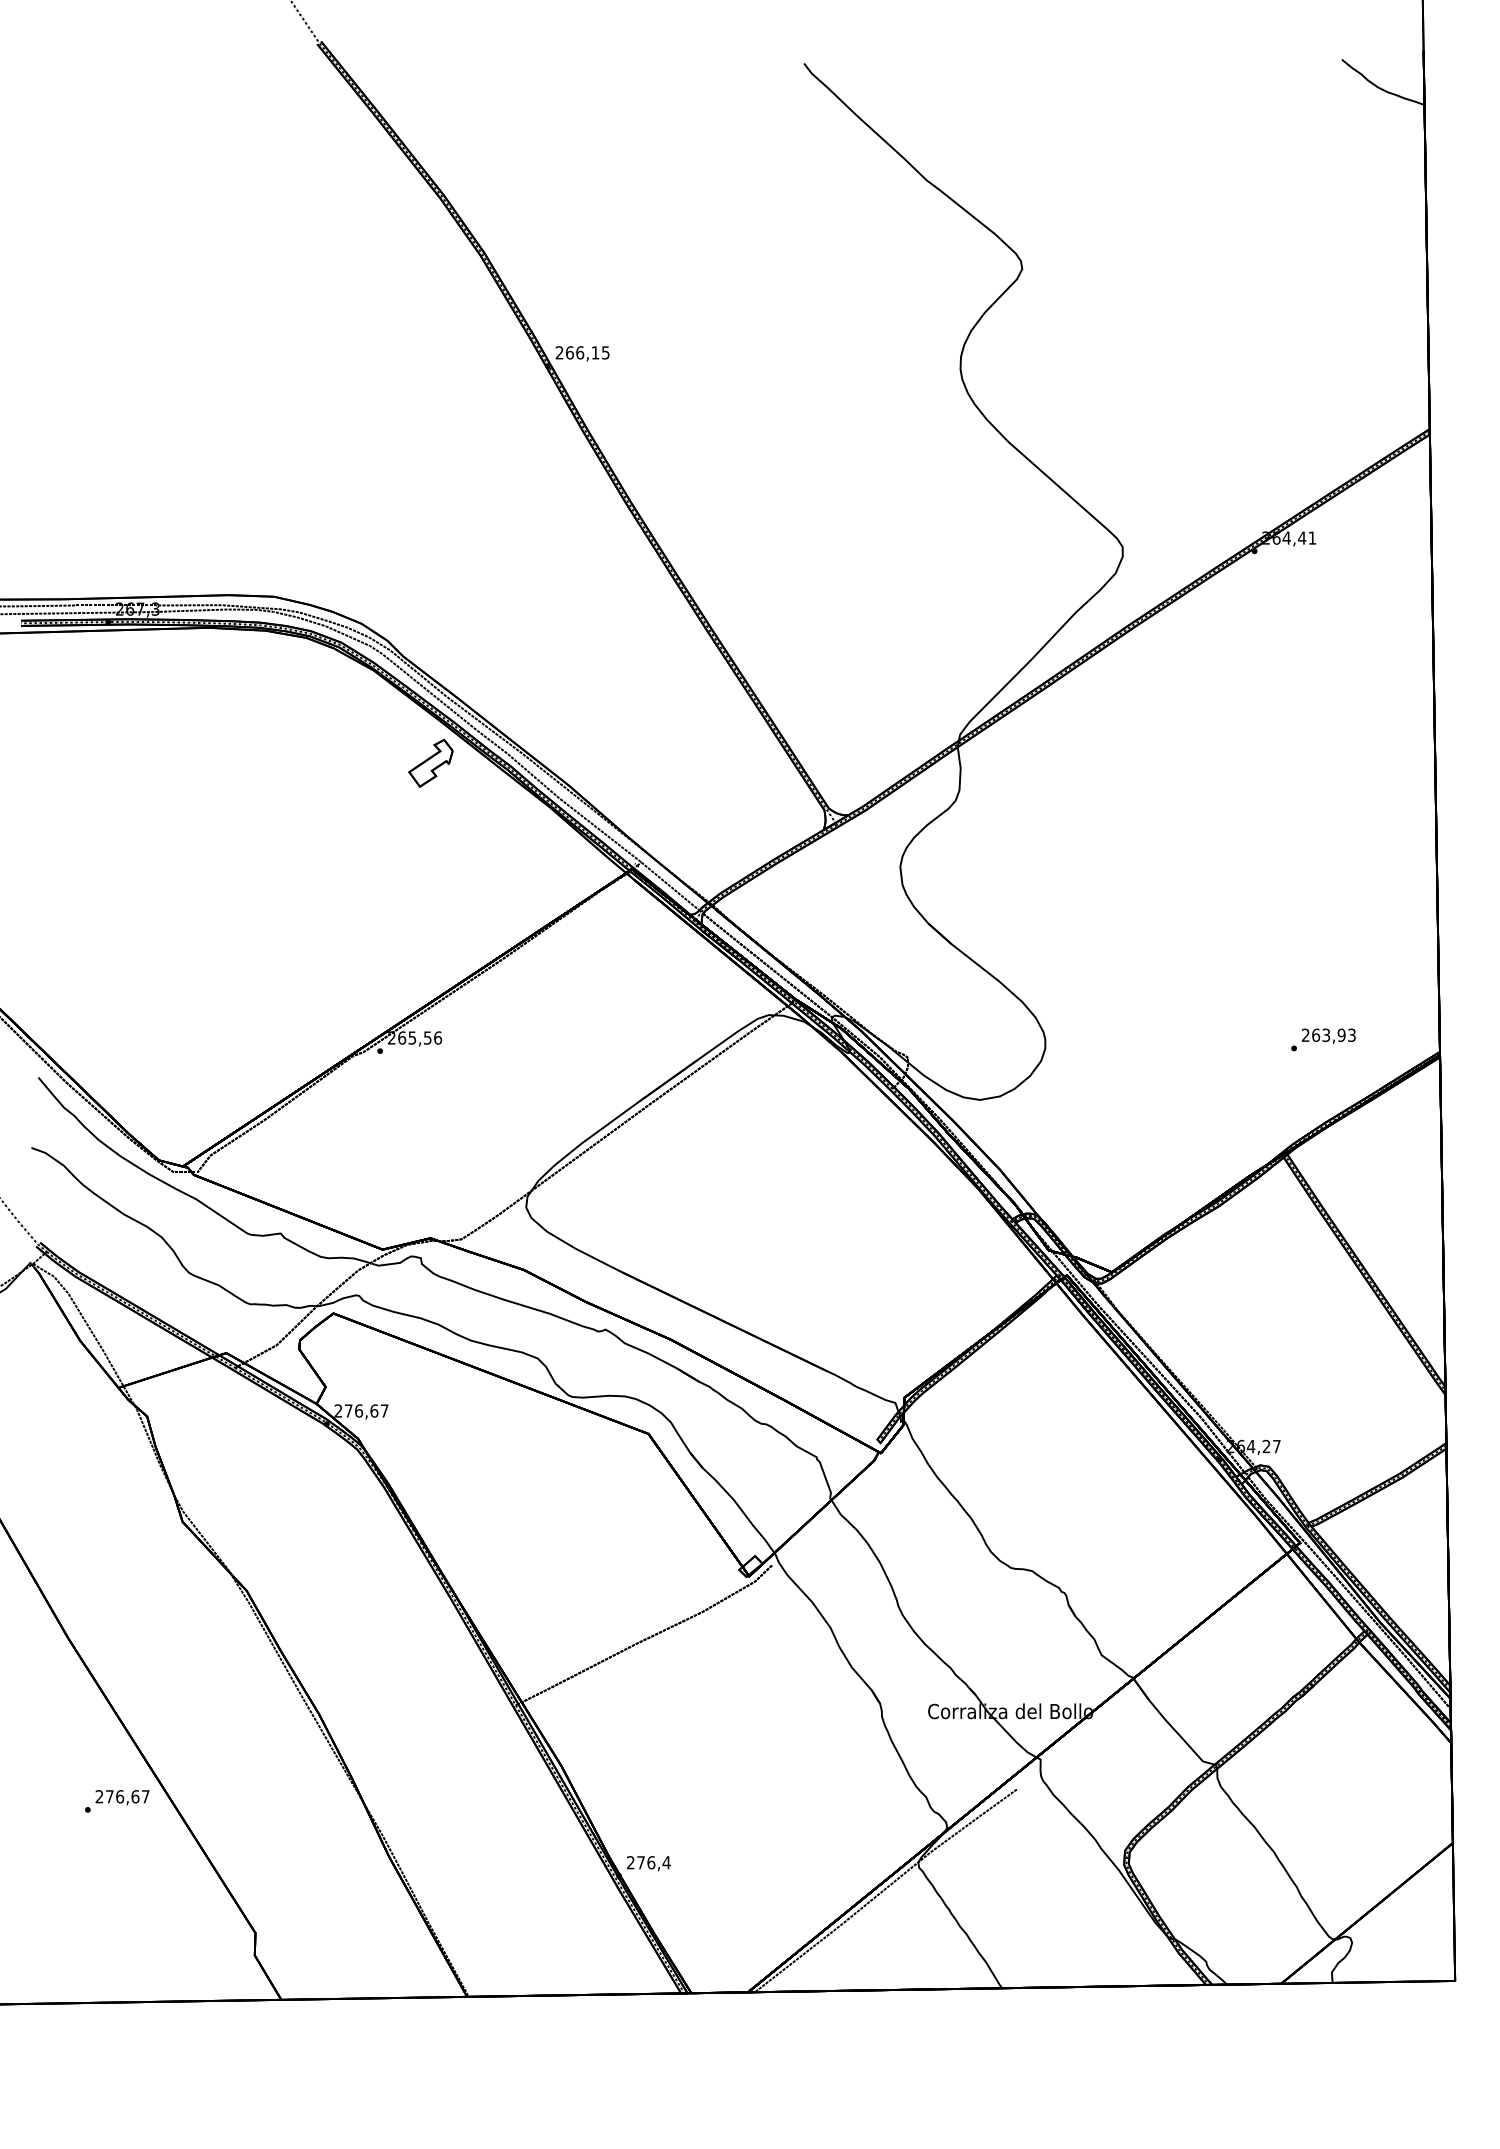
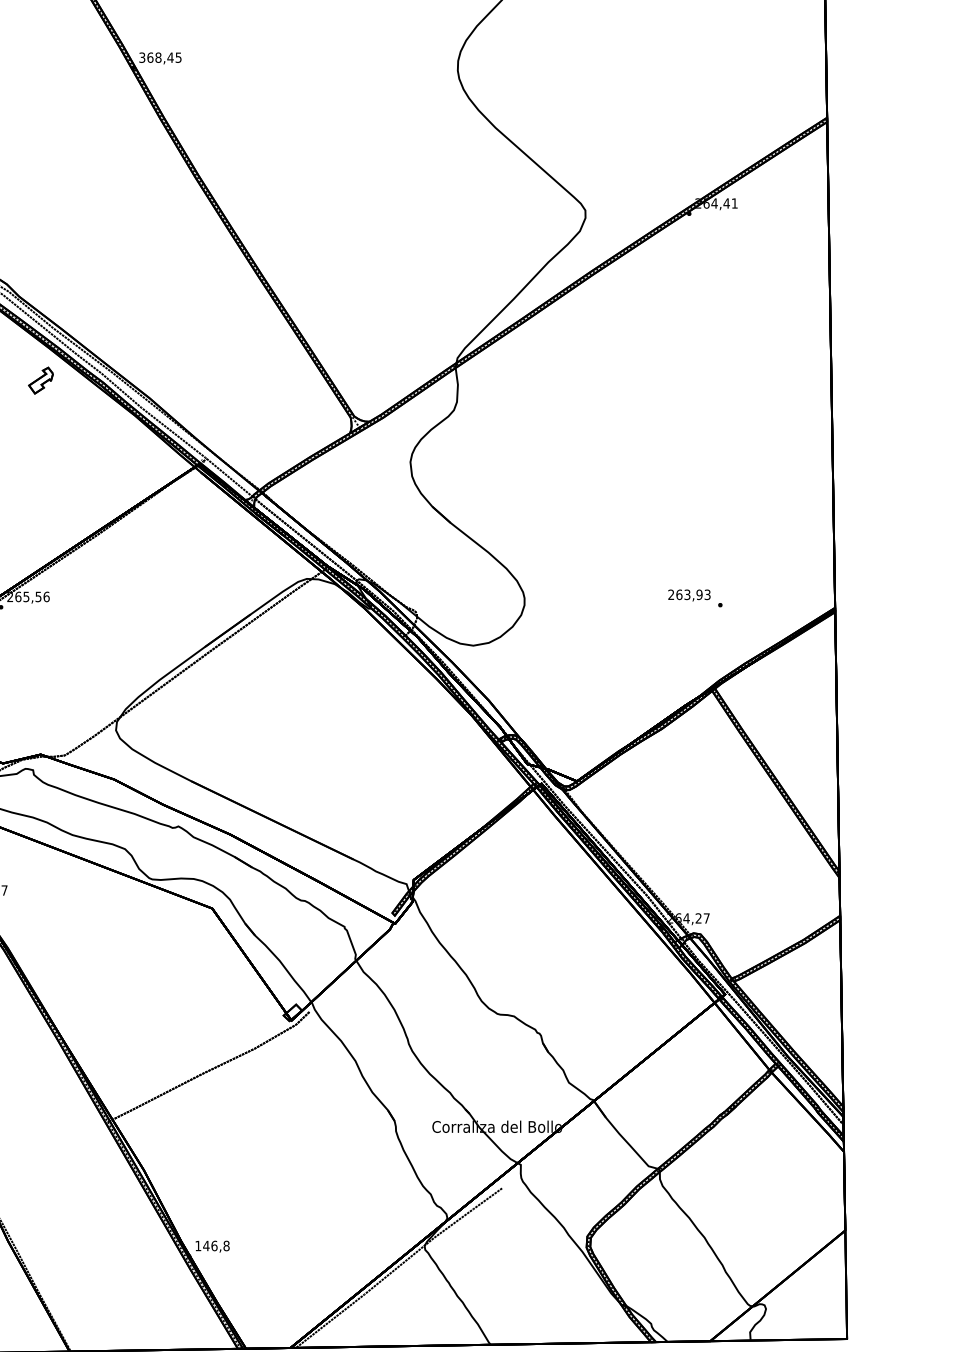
text: (577, 352) -> (156, 57), 266,15 -> 368,45
part: (430, 762) -> (40, 380), size x0.7
text: (1328, 1035) -> (689, 594), moved
text: (648, 1862) -> (212, 1245), 276,4 -> 146,8

